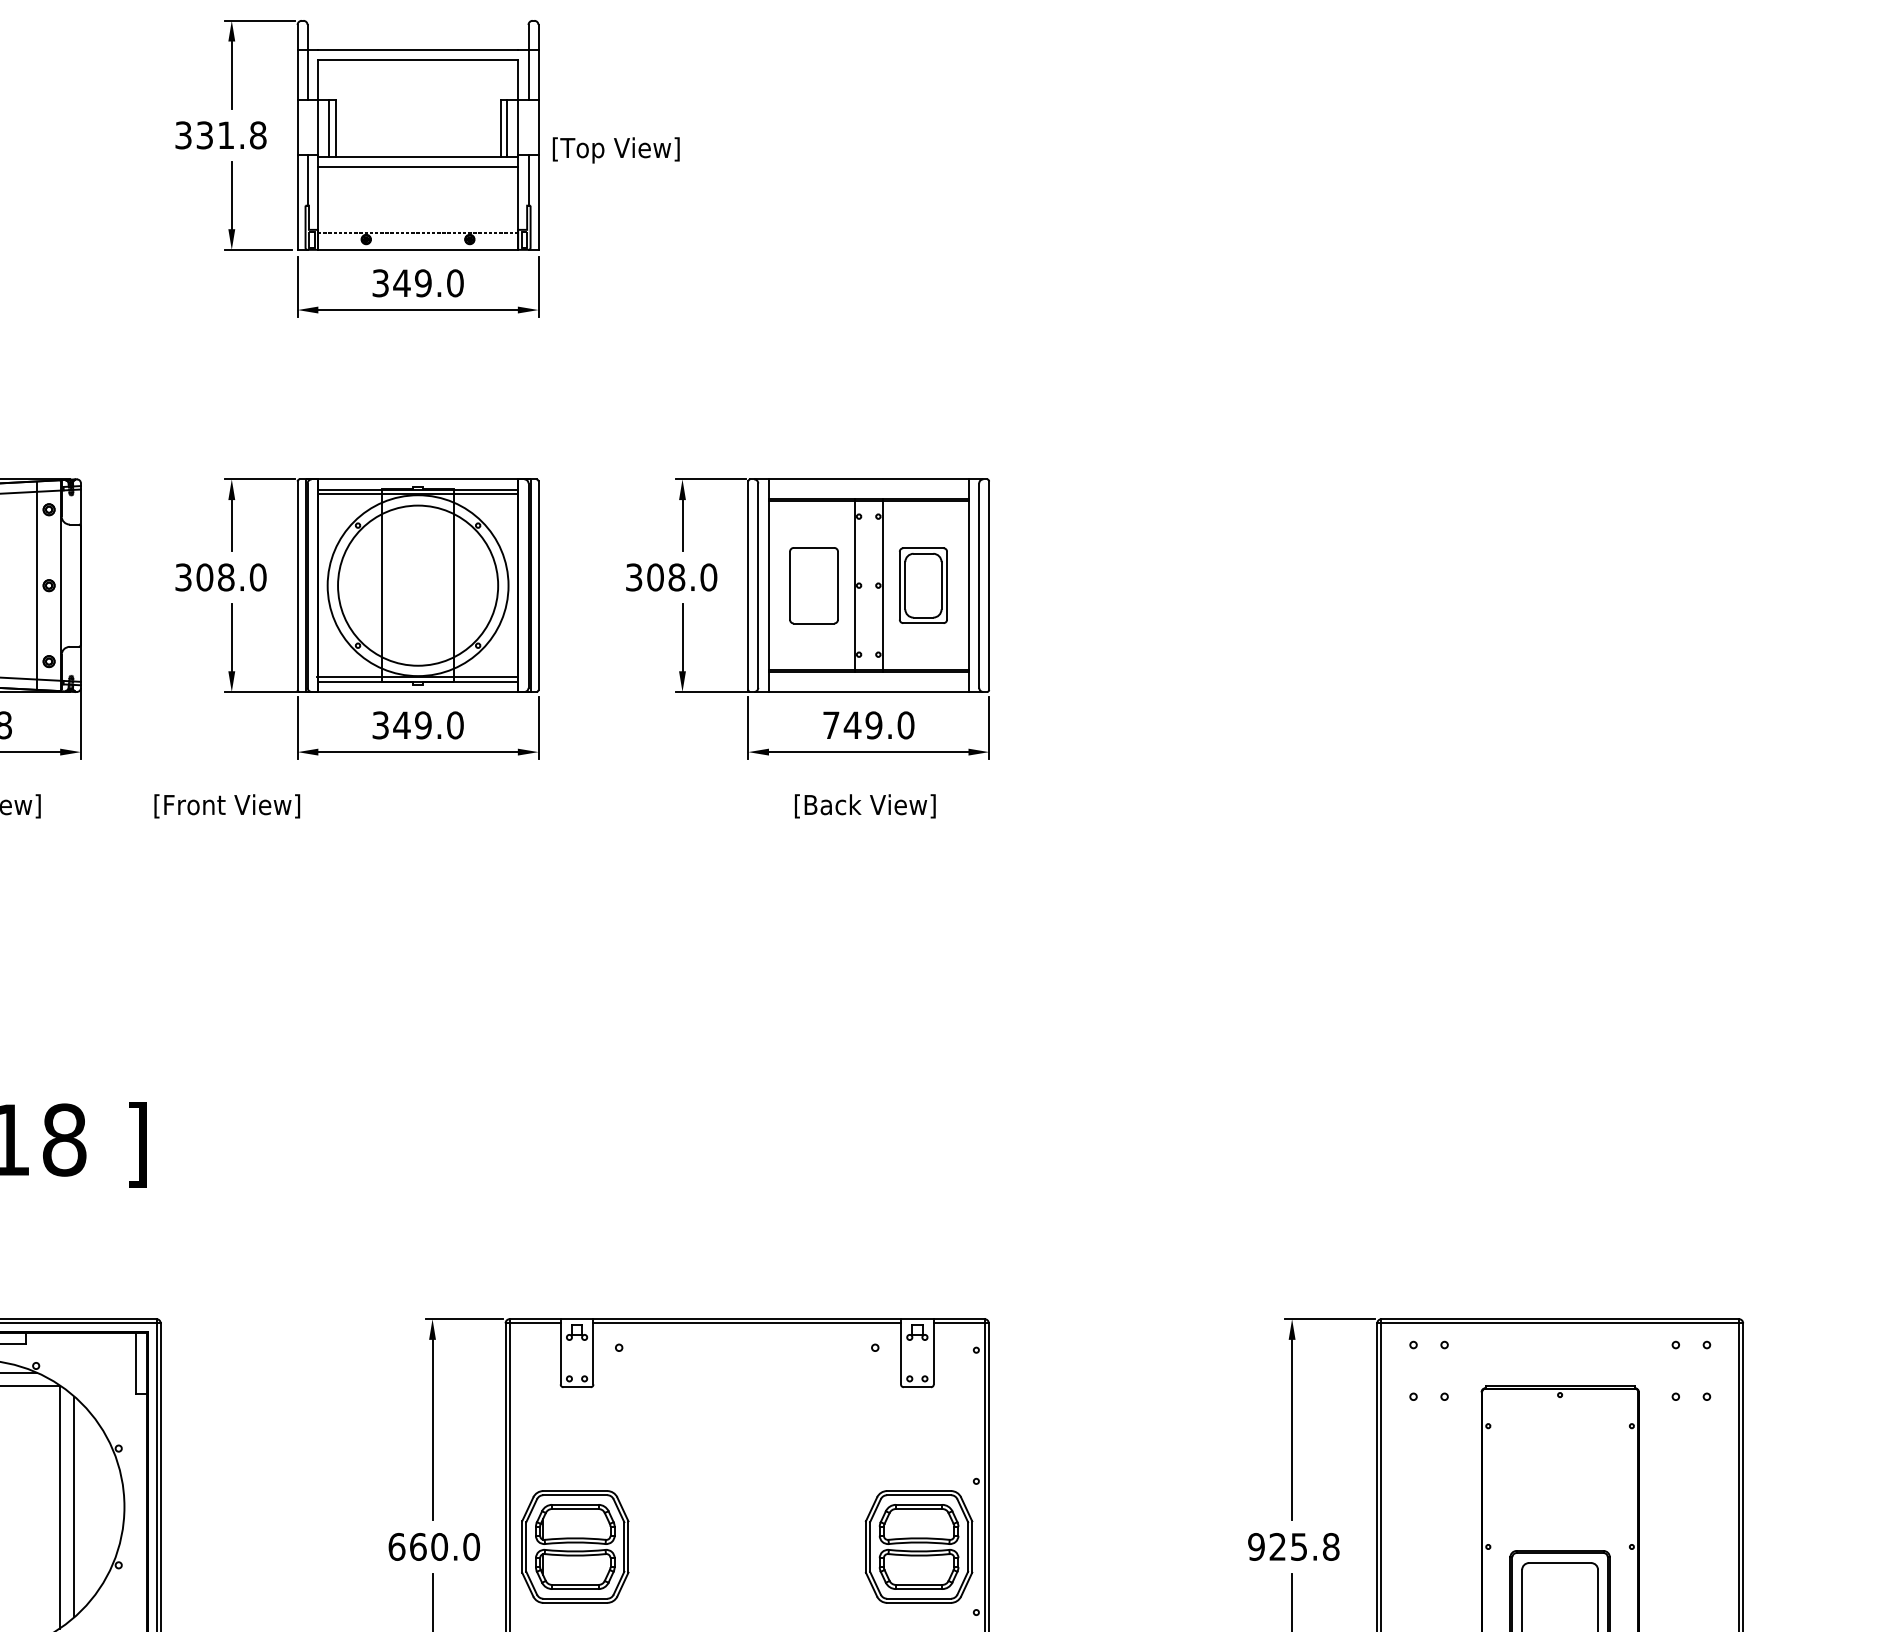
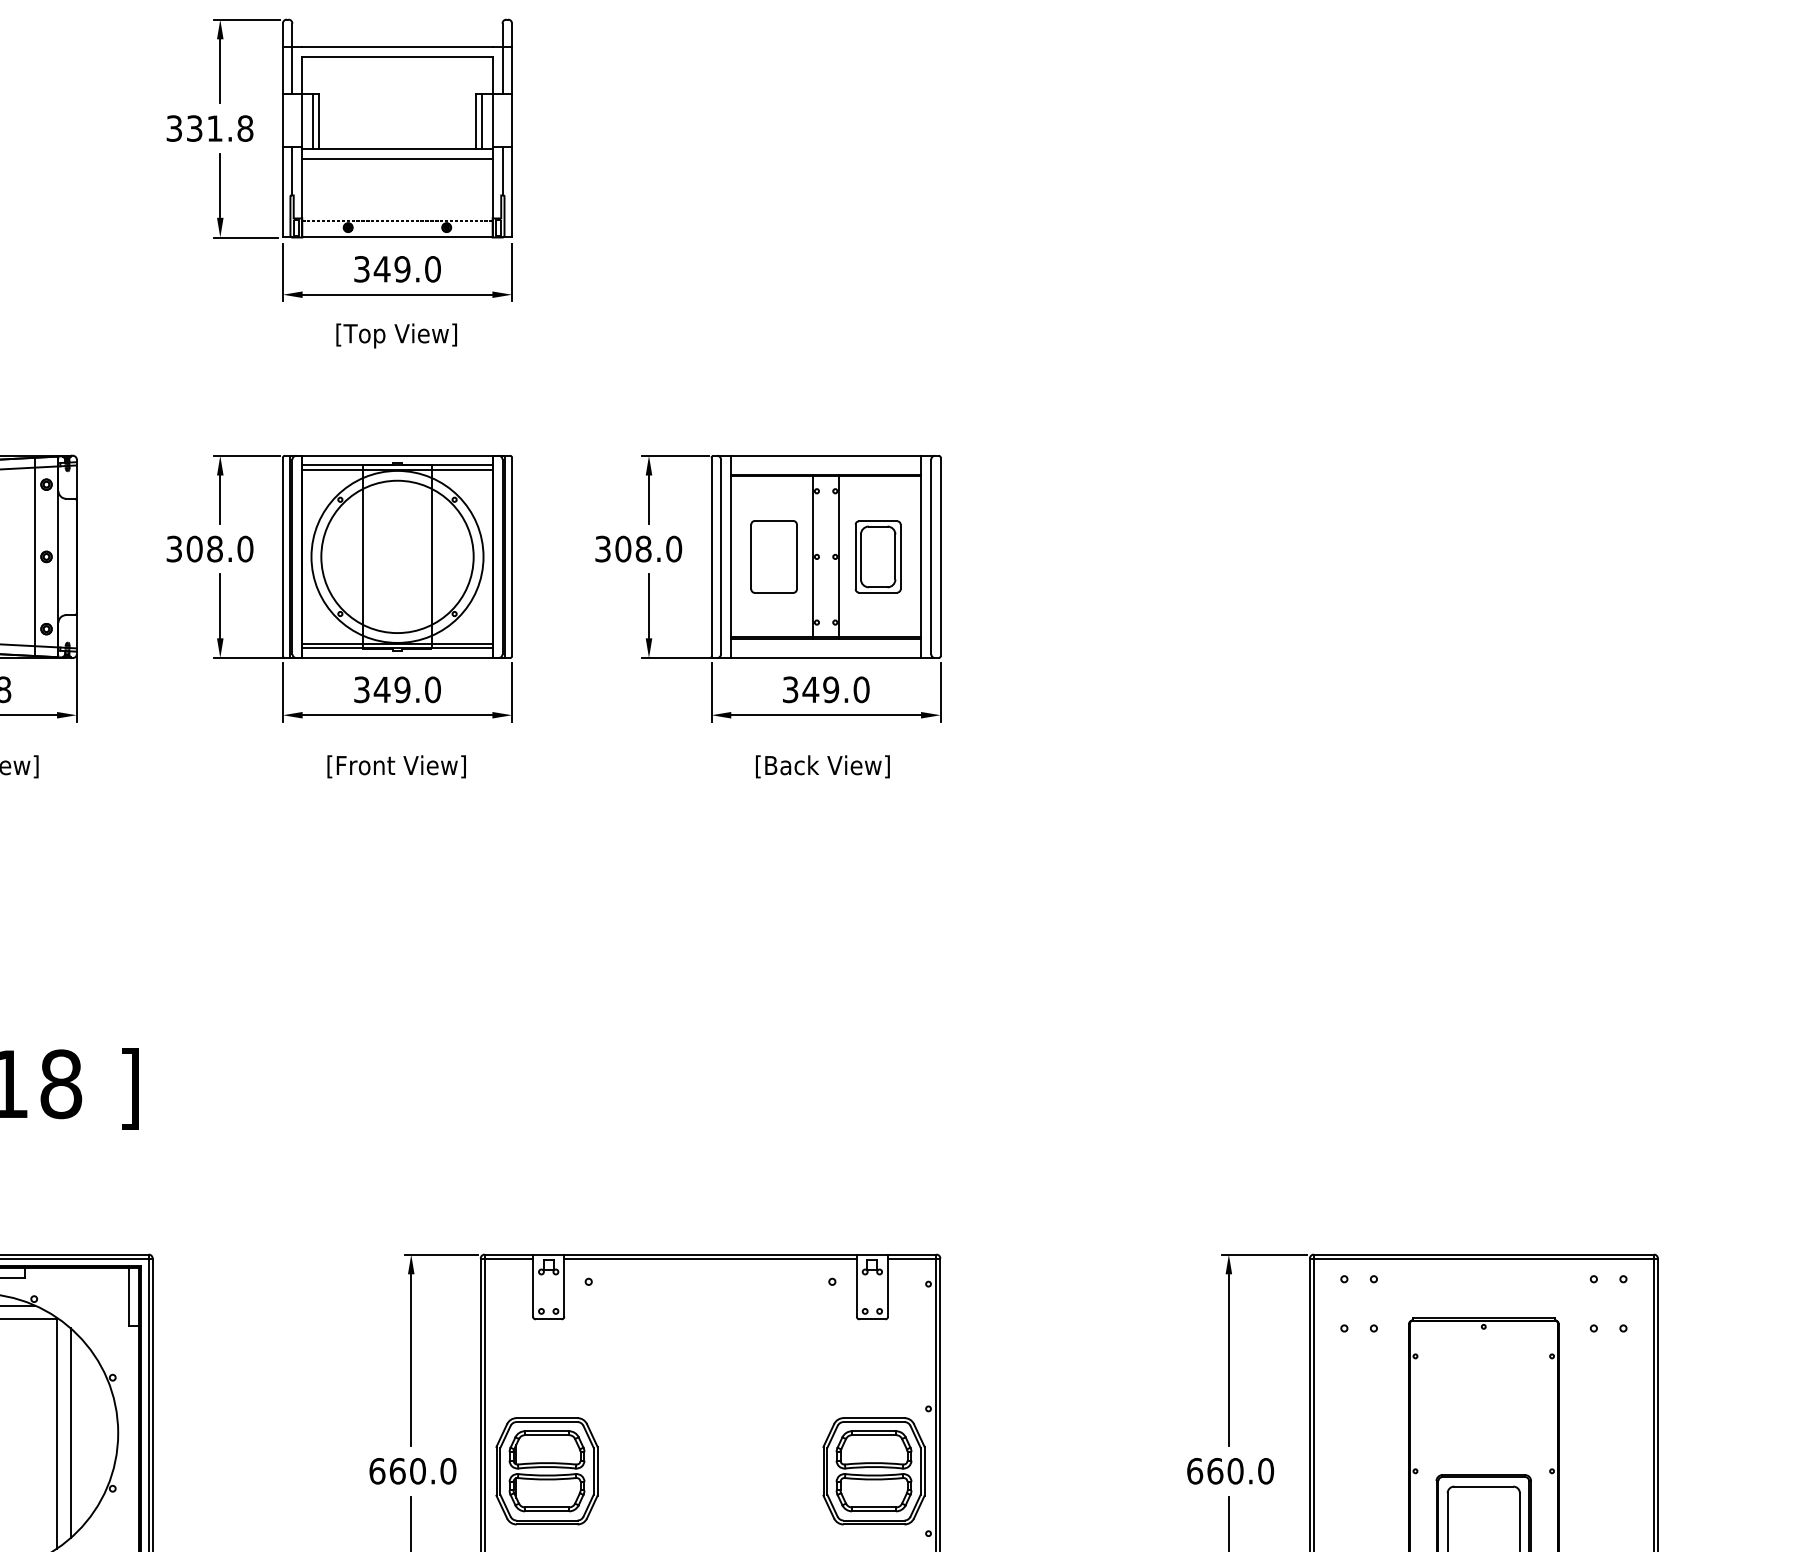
text: (615, 150) -> (395, 336), moved
text: (831, 725) -> (790, 689), 749.0 -> 349.0
text: (227, 806) -> (396, 766), moved
text: (1293, 1546) -> (1230, 1470), 925.8 -> 660.0

